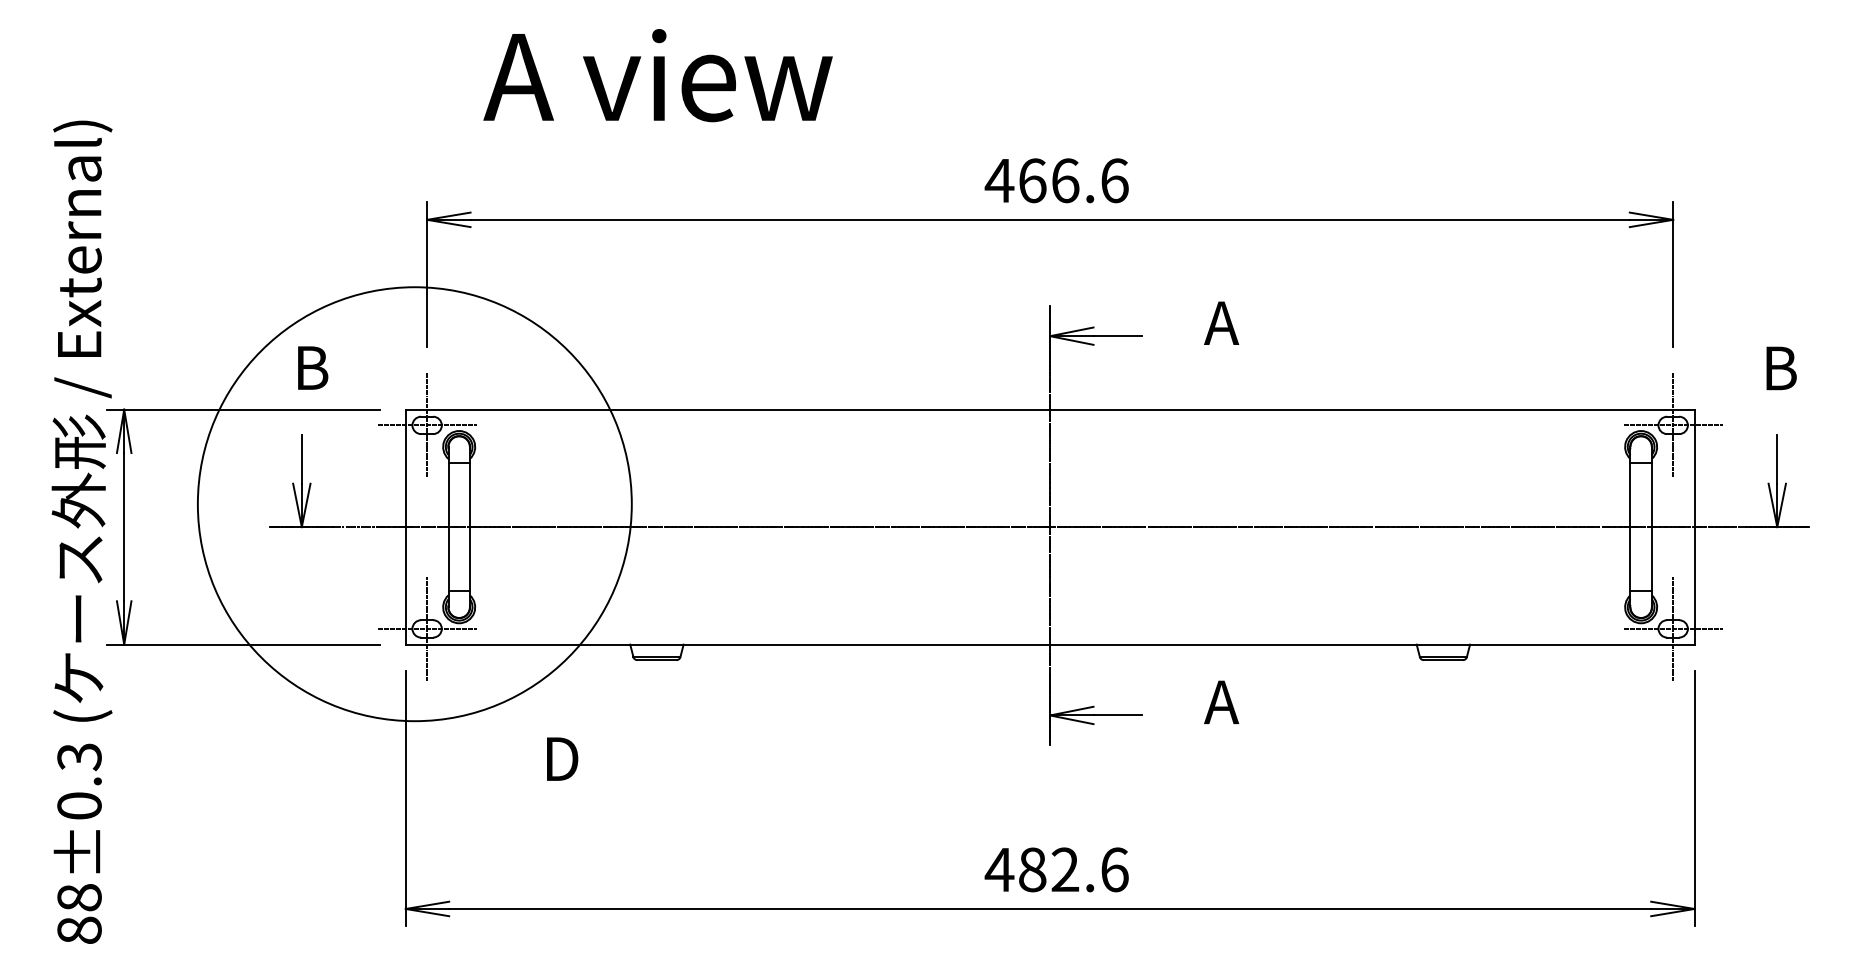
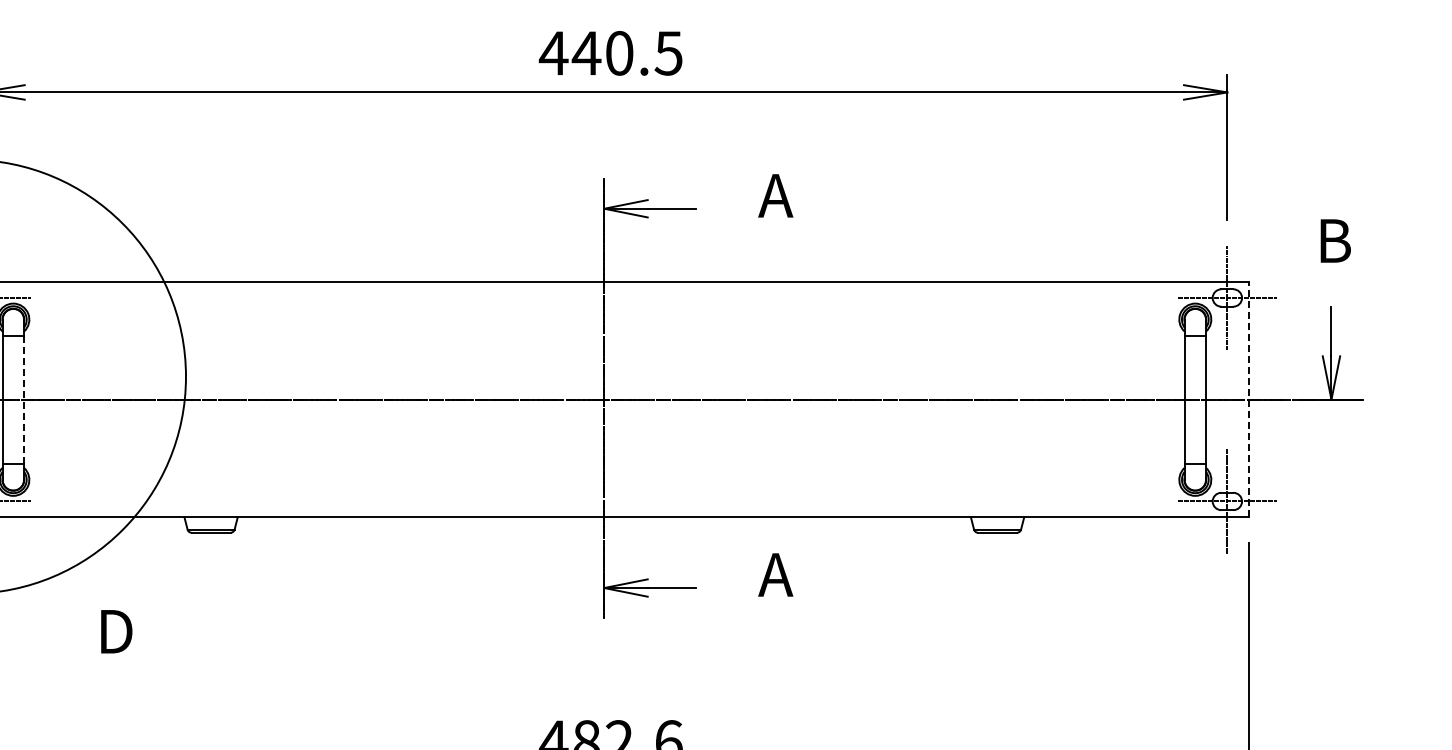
text: (1072, 180) -> (626, 53), 466.6 -> 440.5
line: (469, 527) -> (23, 400), solid -> dashed
line: (1694, 527) -> (1248, 400), solid -> dashed

